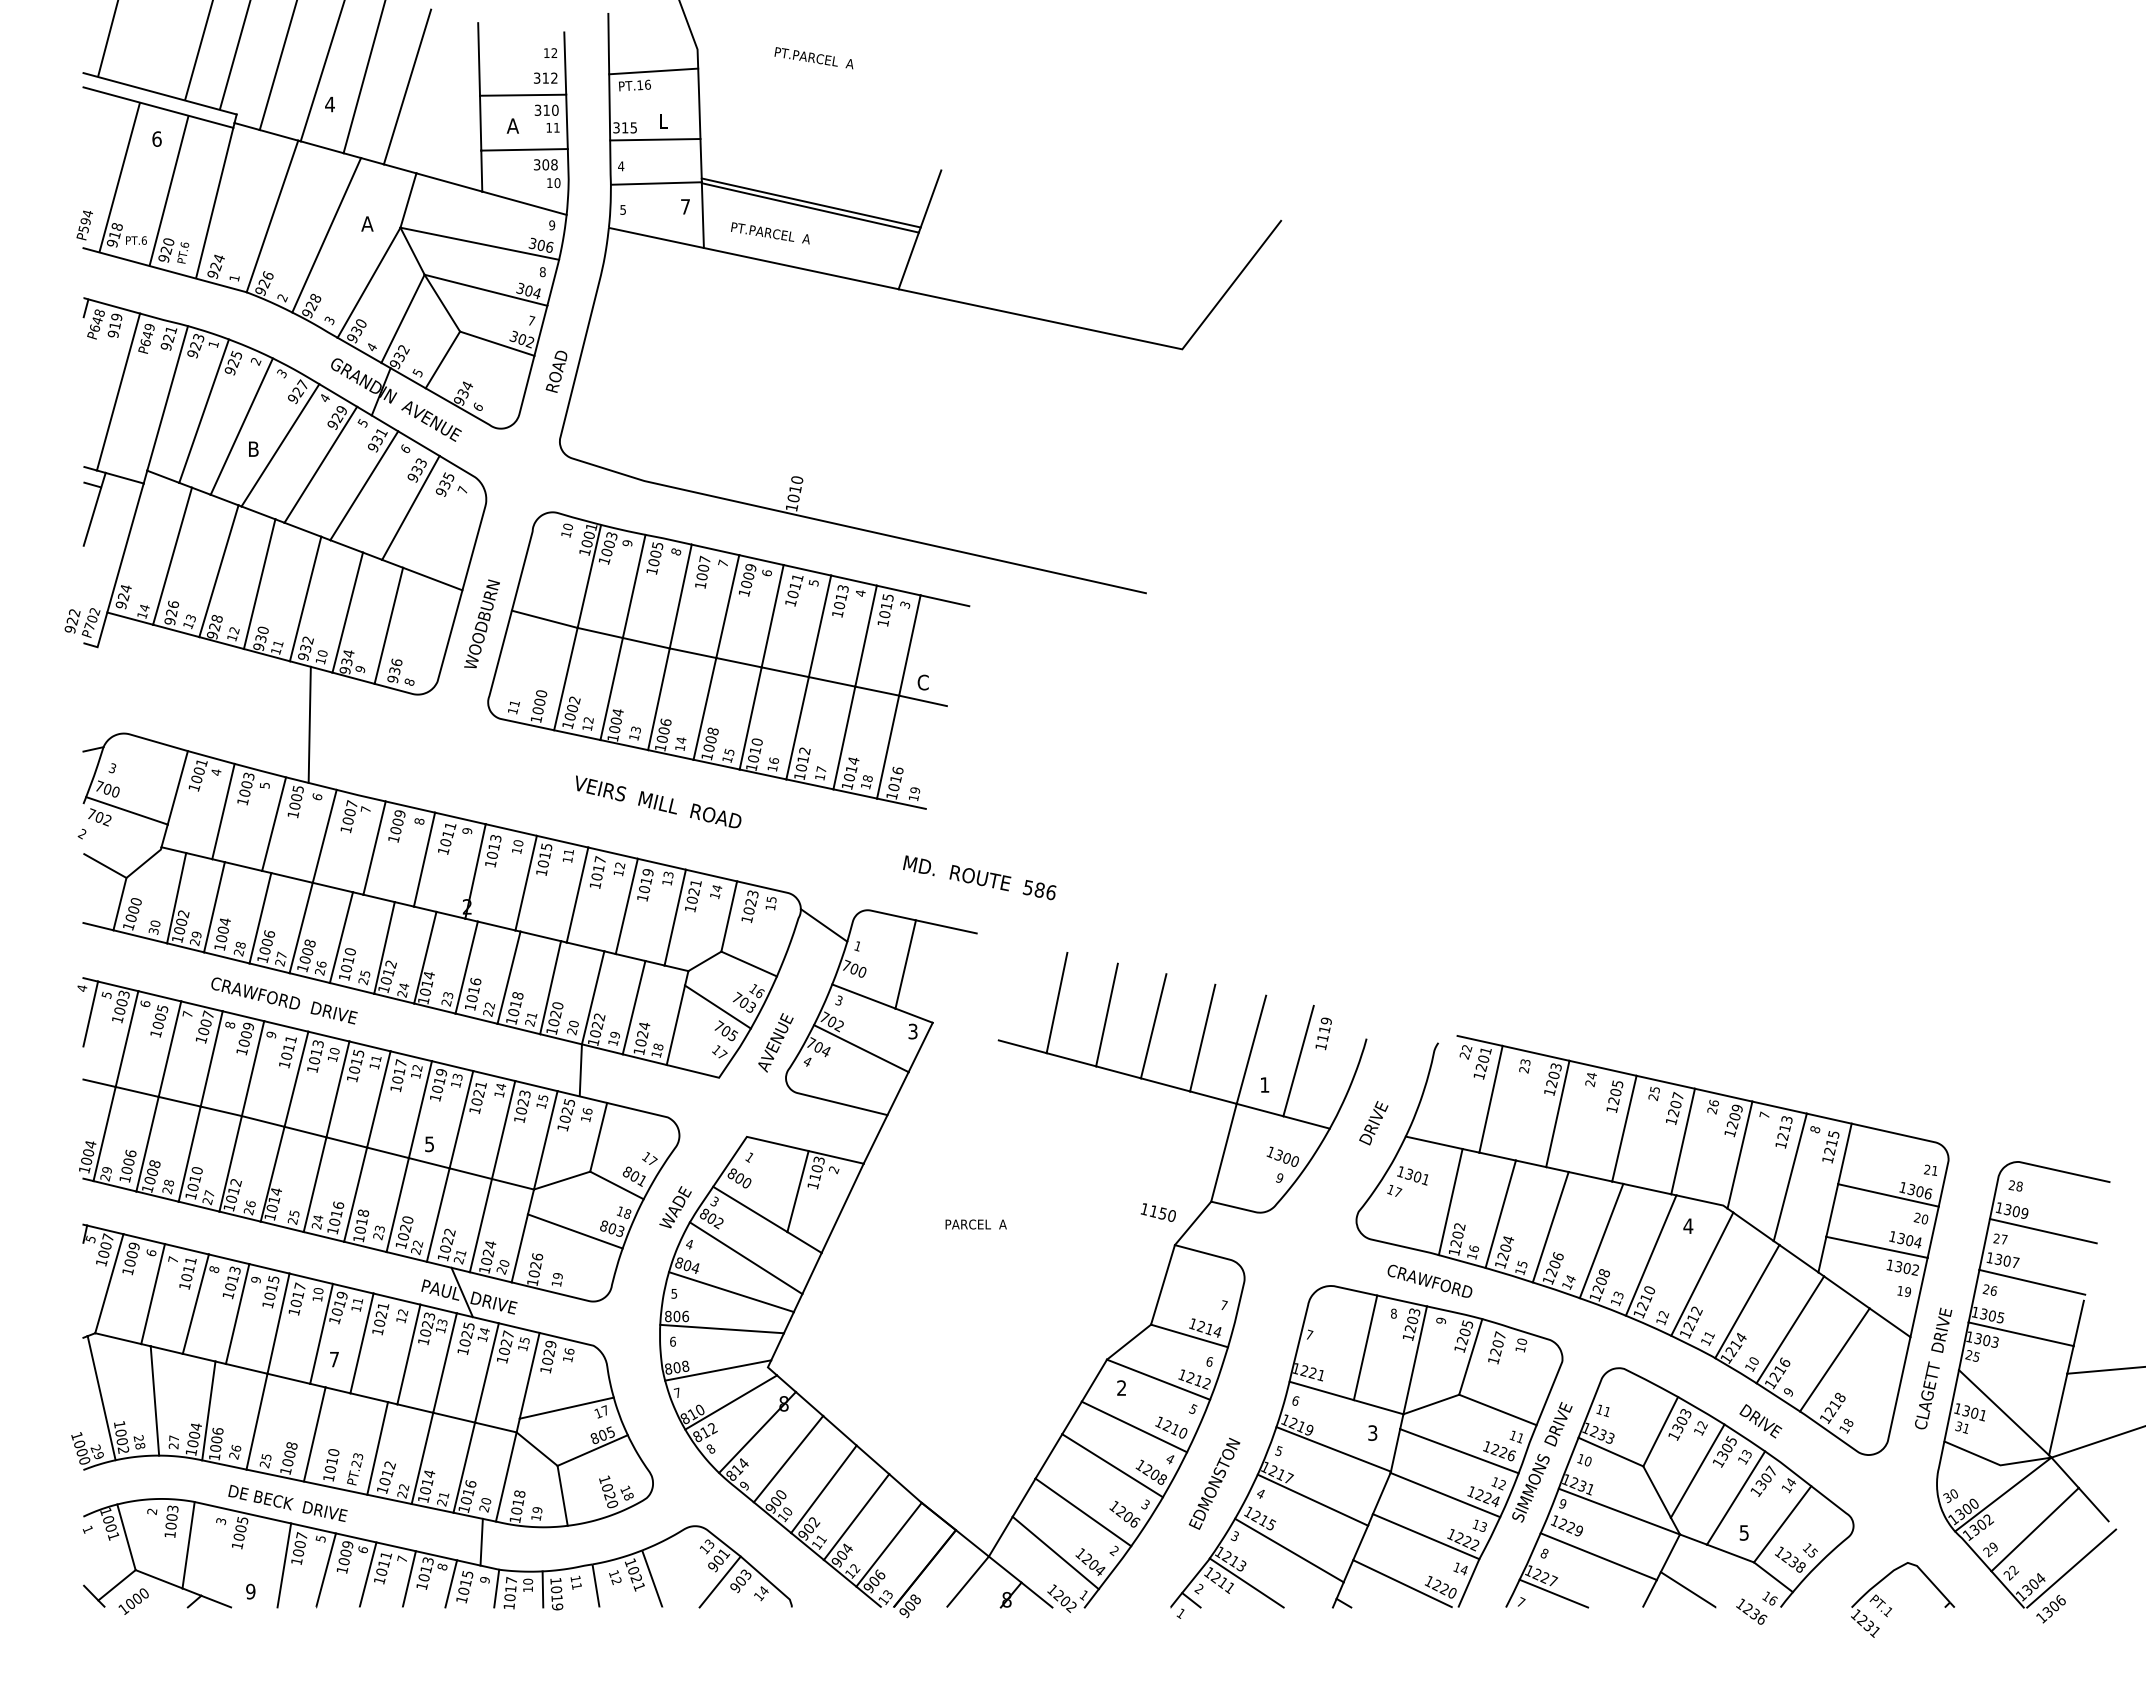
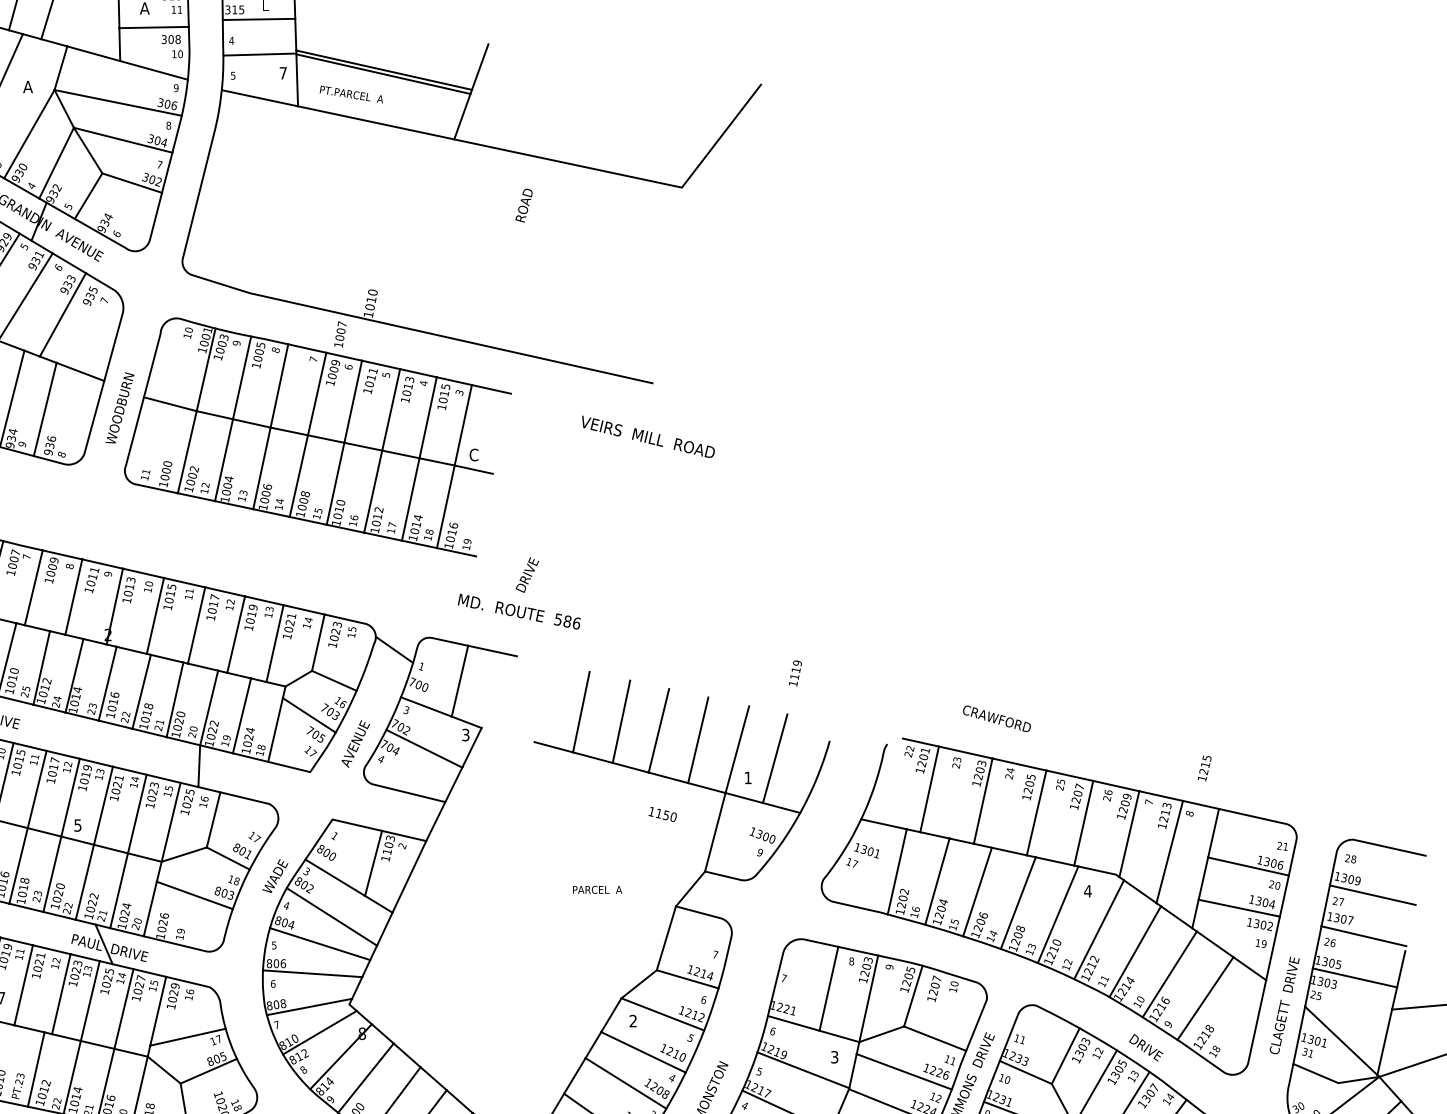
text: (556, 371) -> (523, 205), moved
text: (702, 571) -> (340, 333), moved
text: (658, 801) -> (648, 436), moved
text: (1323, 1033) -> (795, 673), moved
text: (1373, 1123) -> (527, 575), moved
text: (1830, 1147) -> (1204, 768), moved
text: (1157, 1212) -> (661, 814), moved
text: (975, 1224) -> (597, 889), moved
text: (1429, 1280) -> (996, 718), moved

